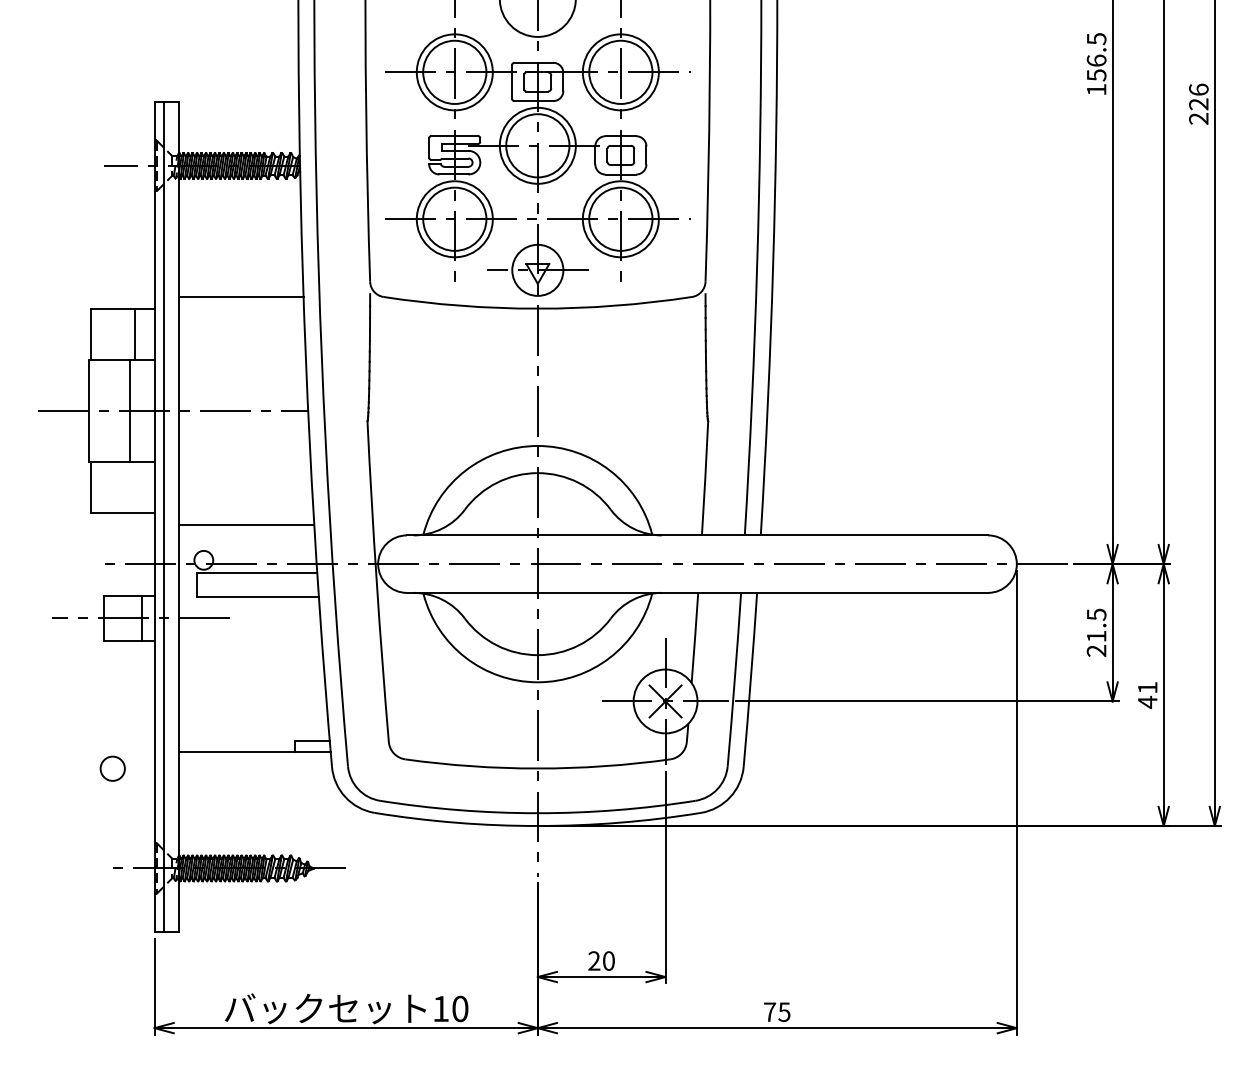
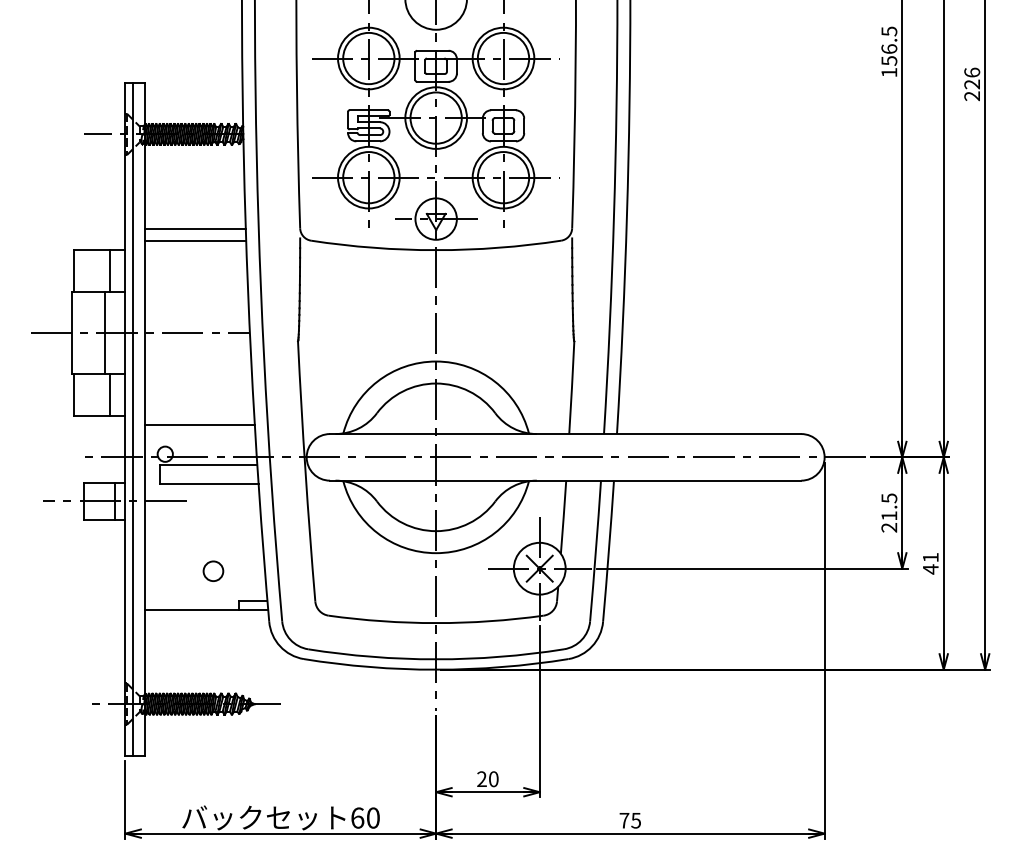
line: (241, 281) -> (195, 228), added
line: (135, 486) -> (109, 394), added
circle: (112, 767) -> (213, 570), moved
text: (440, 1008) -> (357, 817), 10 -> 60

